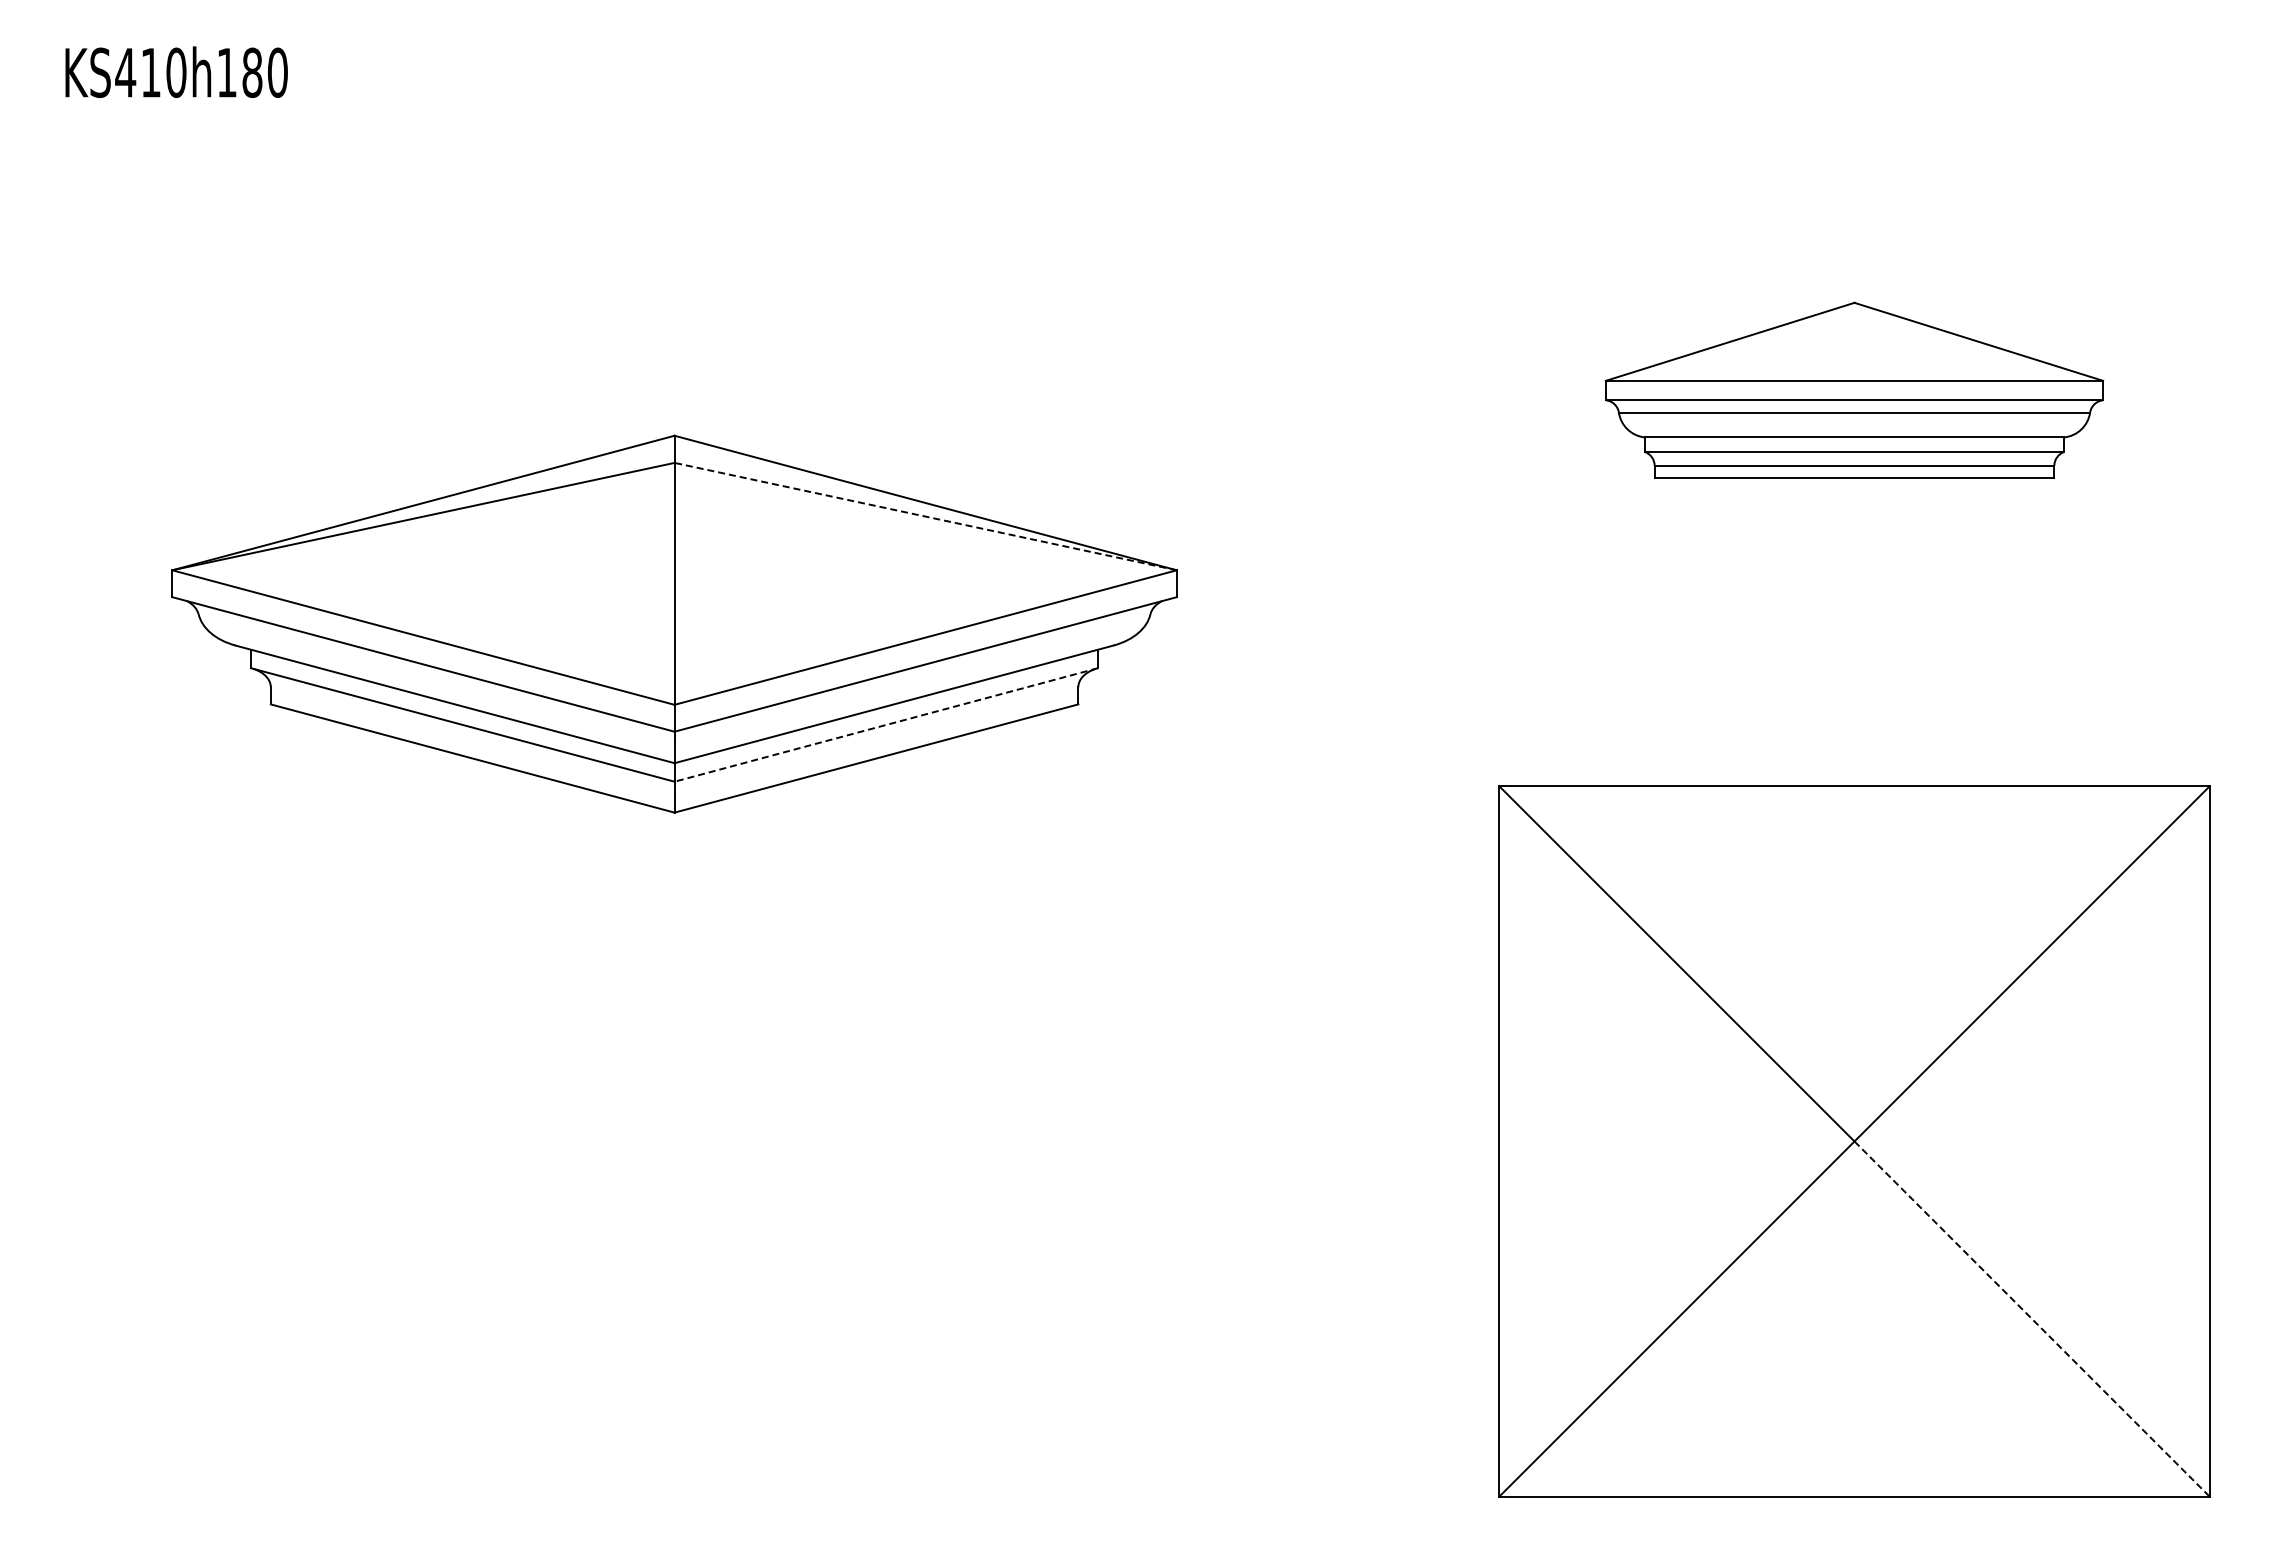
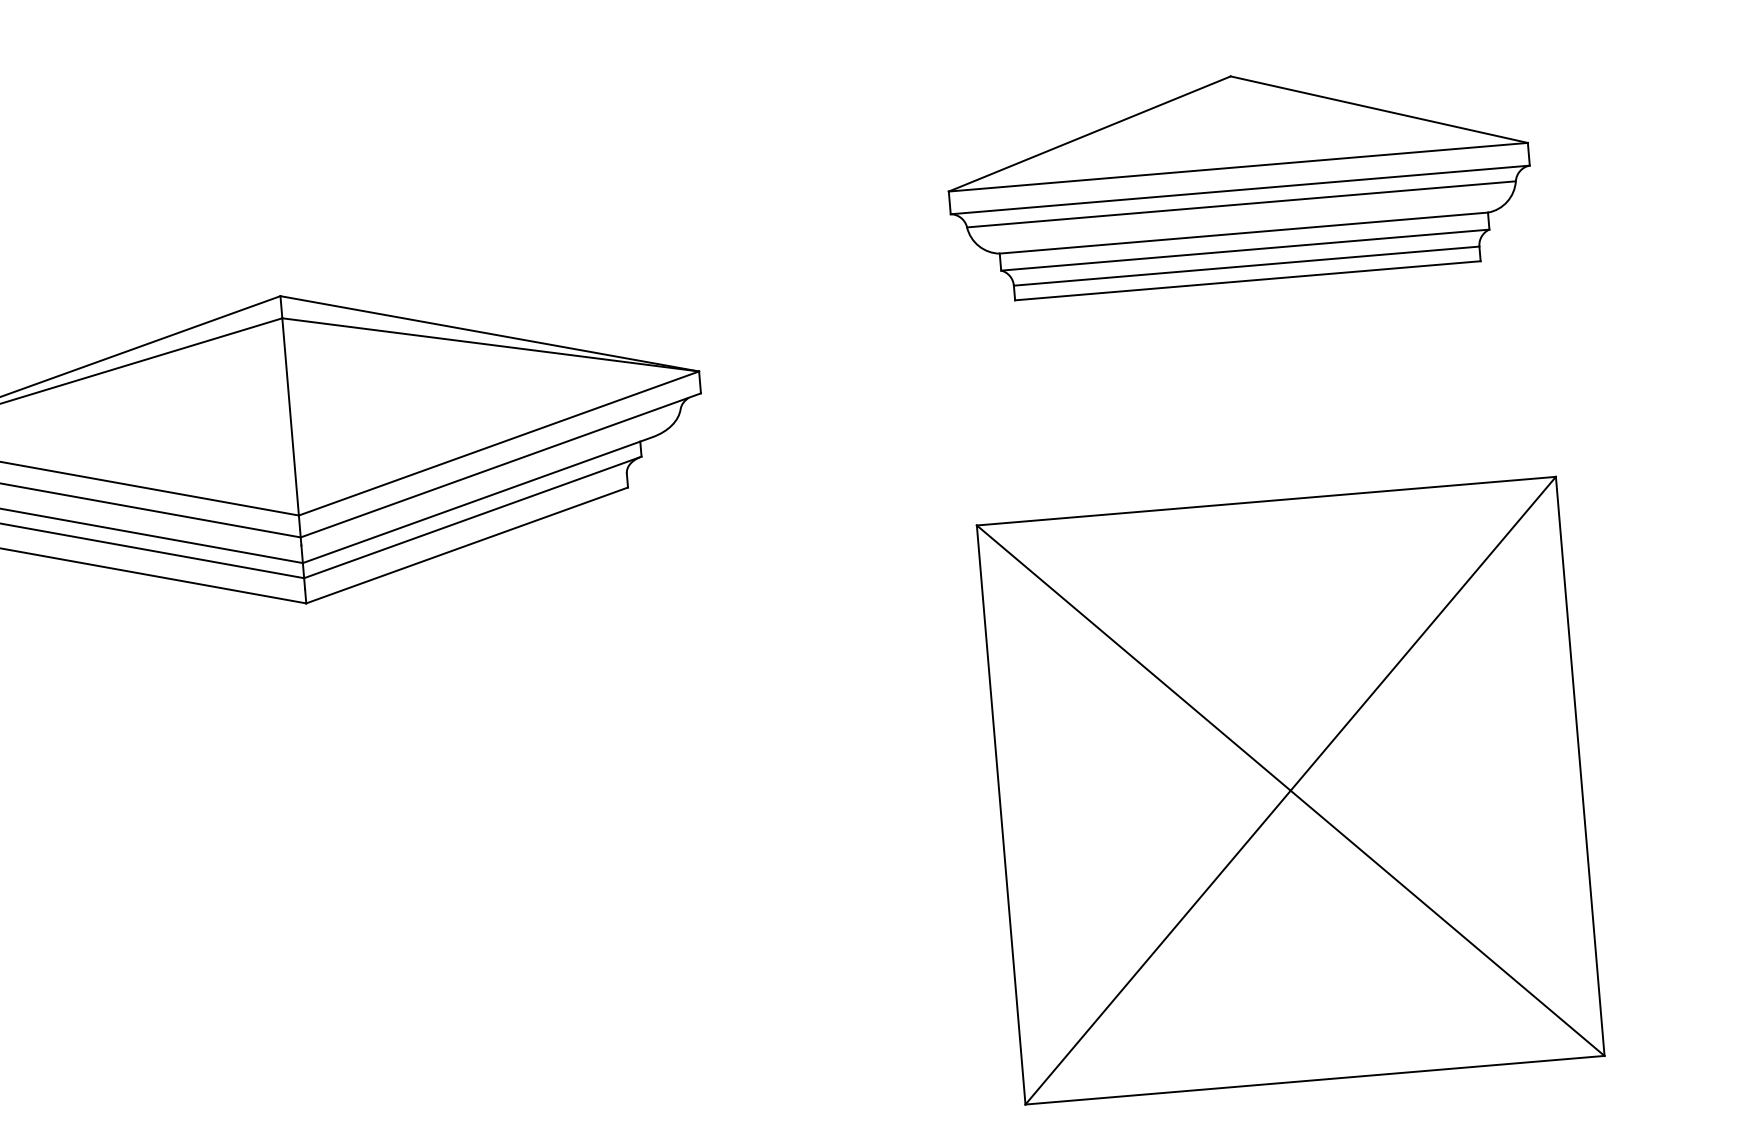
part: (1854, 390) -> (1239, 178), size x1.43
line: (925, 516) -> (490, 344), dashed -> solid
line: (885, 725) -> (472, 517), dashed -> solid
line: (2032, 1319) -> (1447, 923), dashed -> solid

